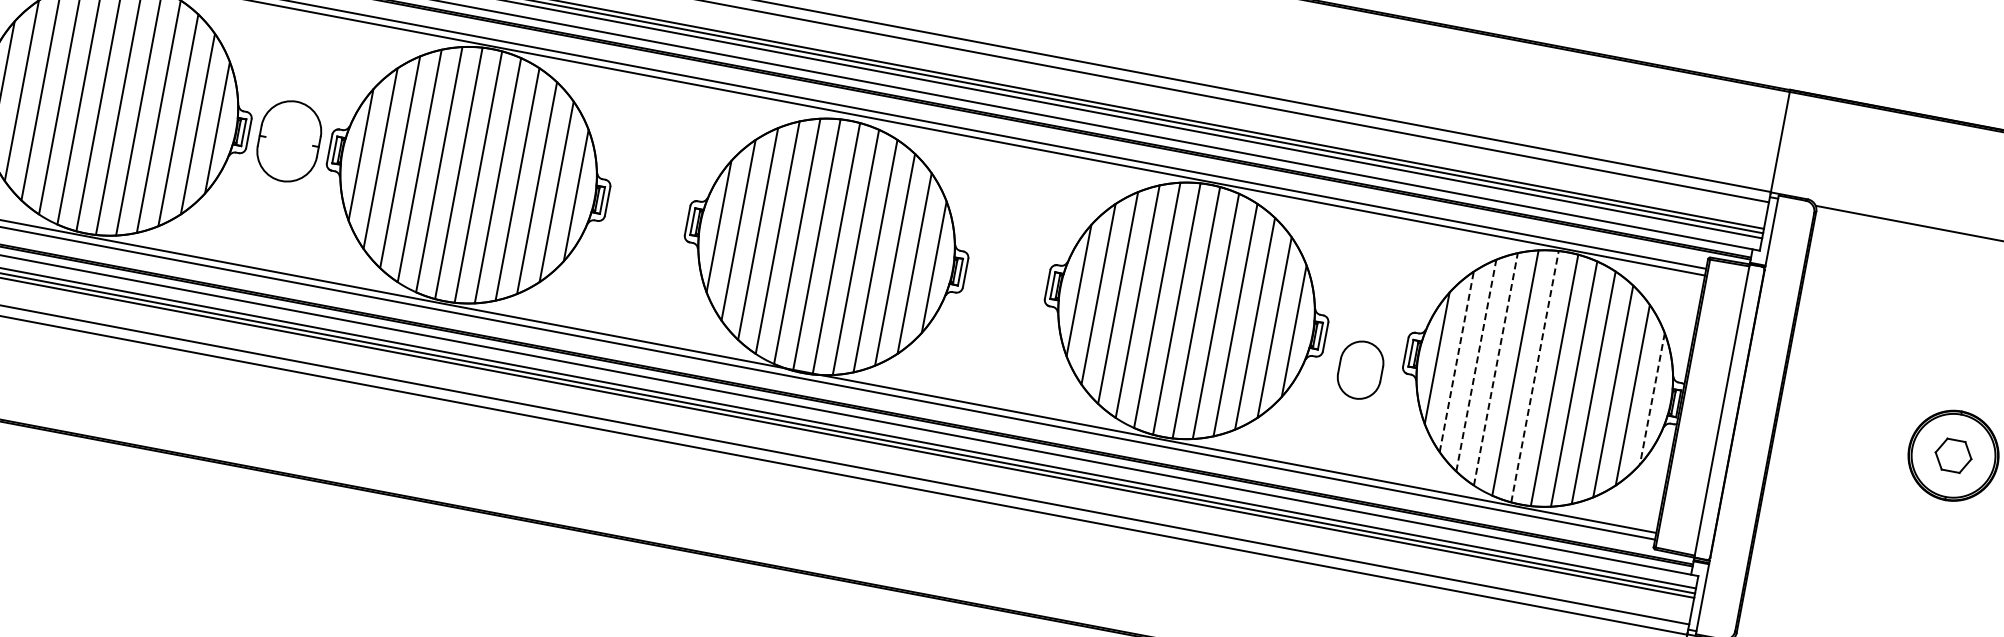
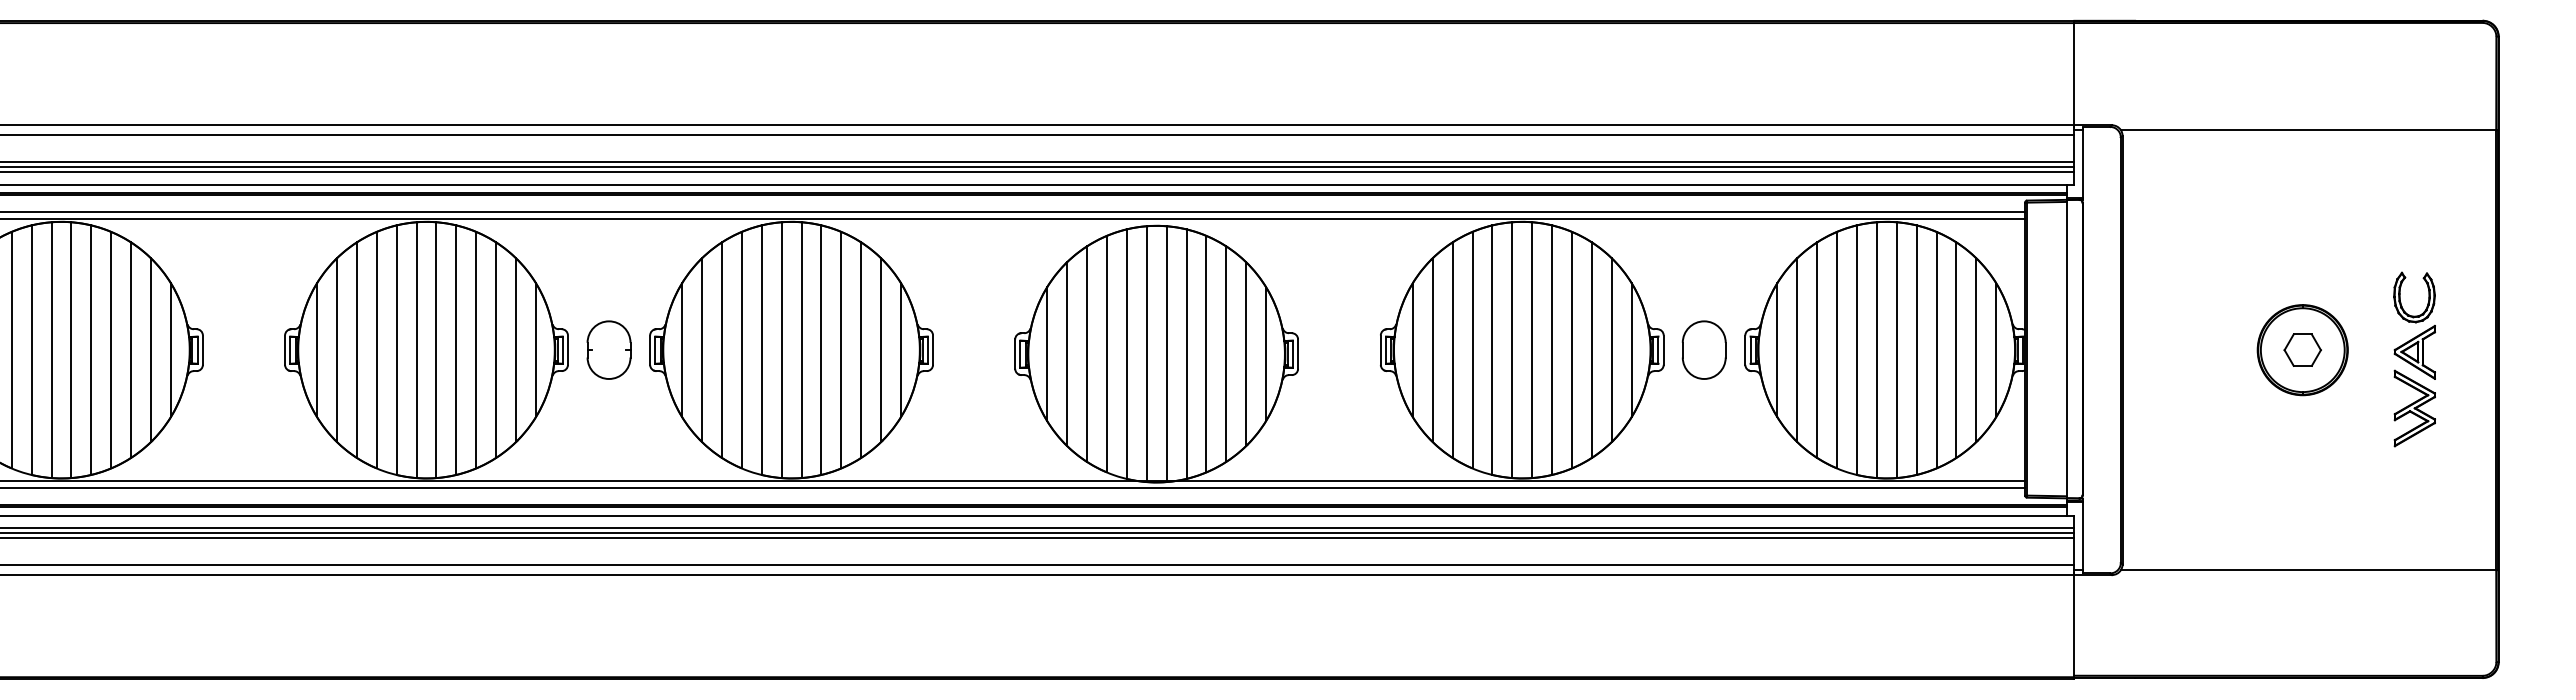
part: (288, 140) -> (608, 349), size x0.71
line: (1456, 362) -> (1797, 350), dashed -> solid
line: (1476, 366) -> (1817, 350), dashed -> solid
line: (1496, 368) -> (1837, 349), dashed -> solid
part: (1359, 369) -> (1703, 349), moved
line: (1534, 376) -> (1876, 350), dashed -> solid
line: (1652, 399) -> (1996, 350), dashed -> solid

